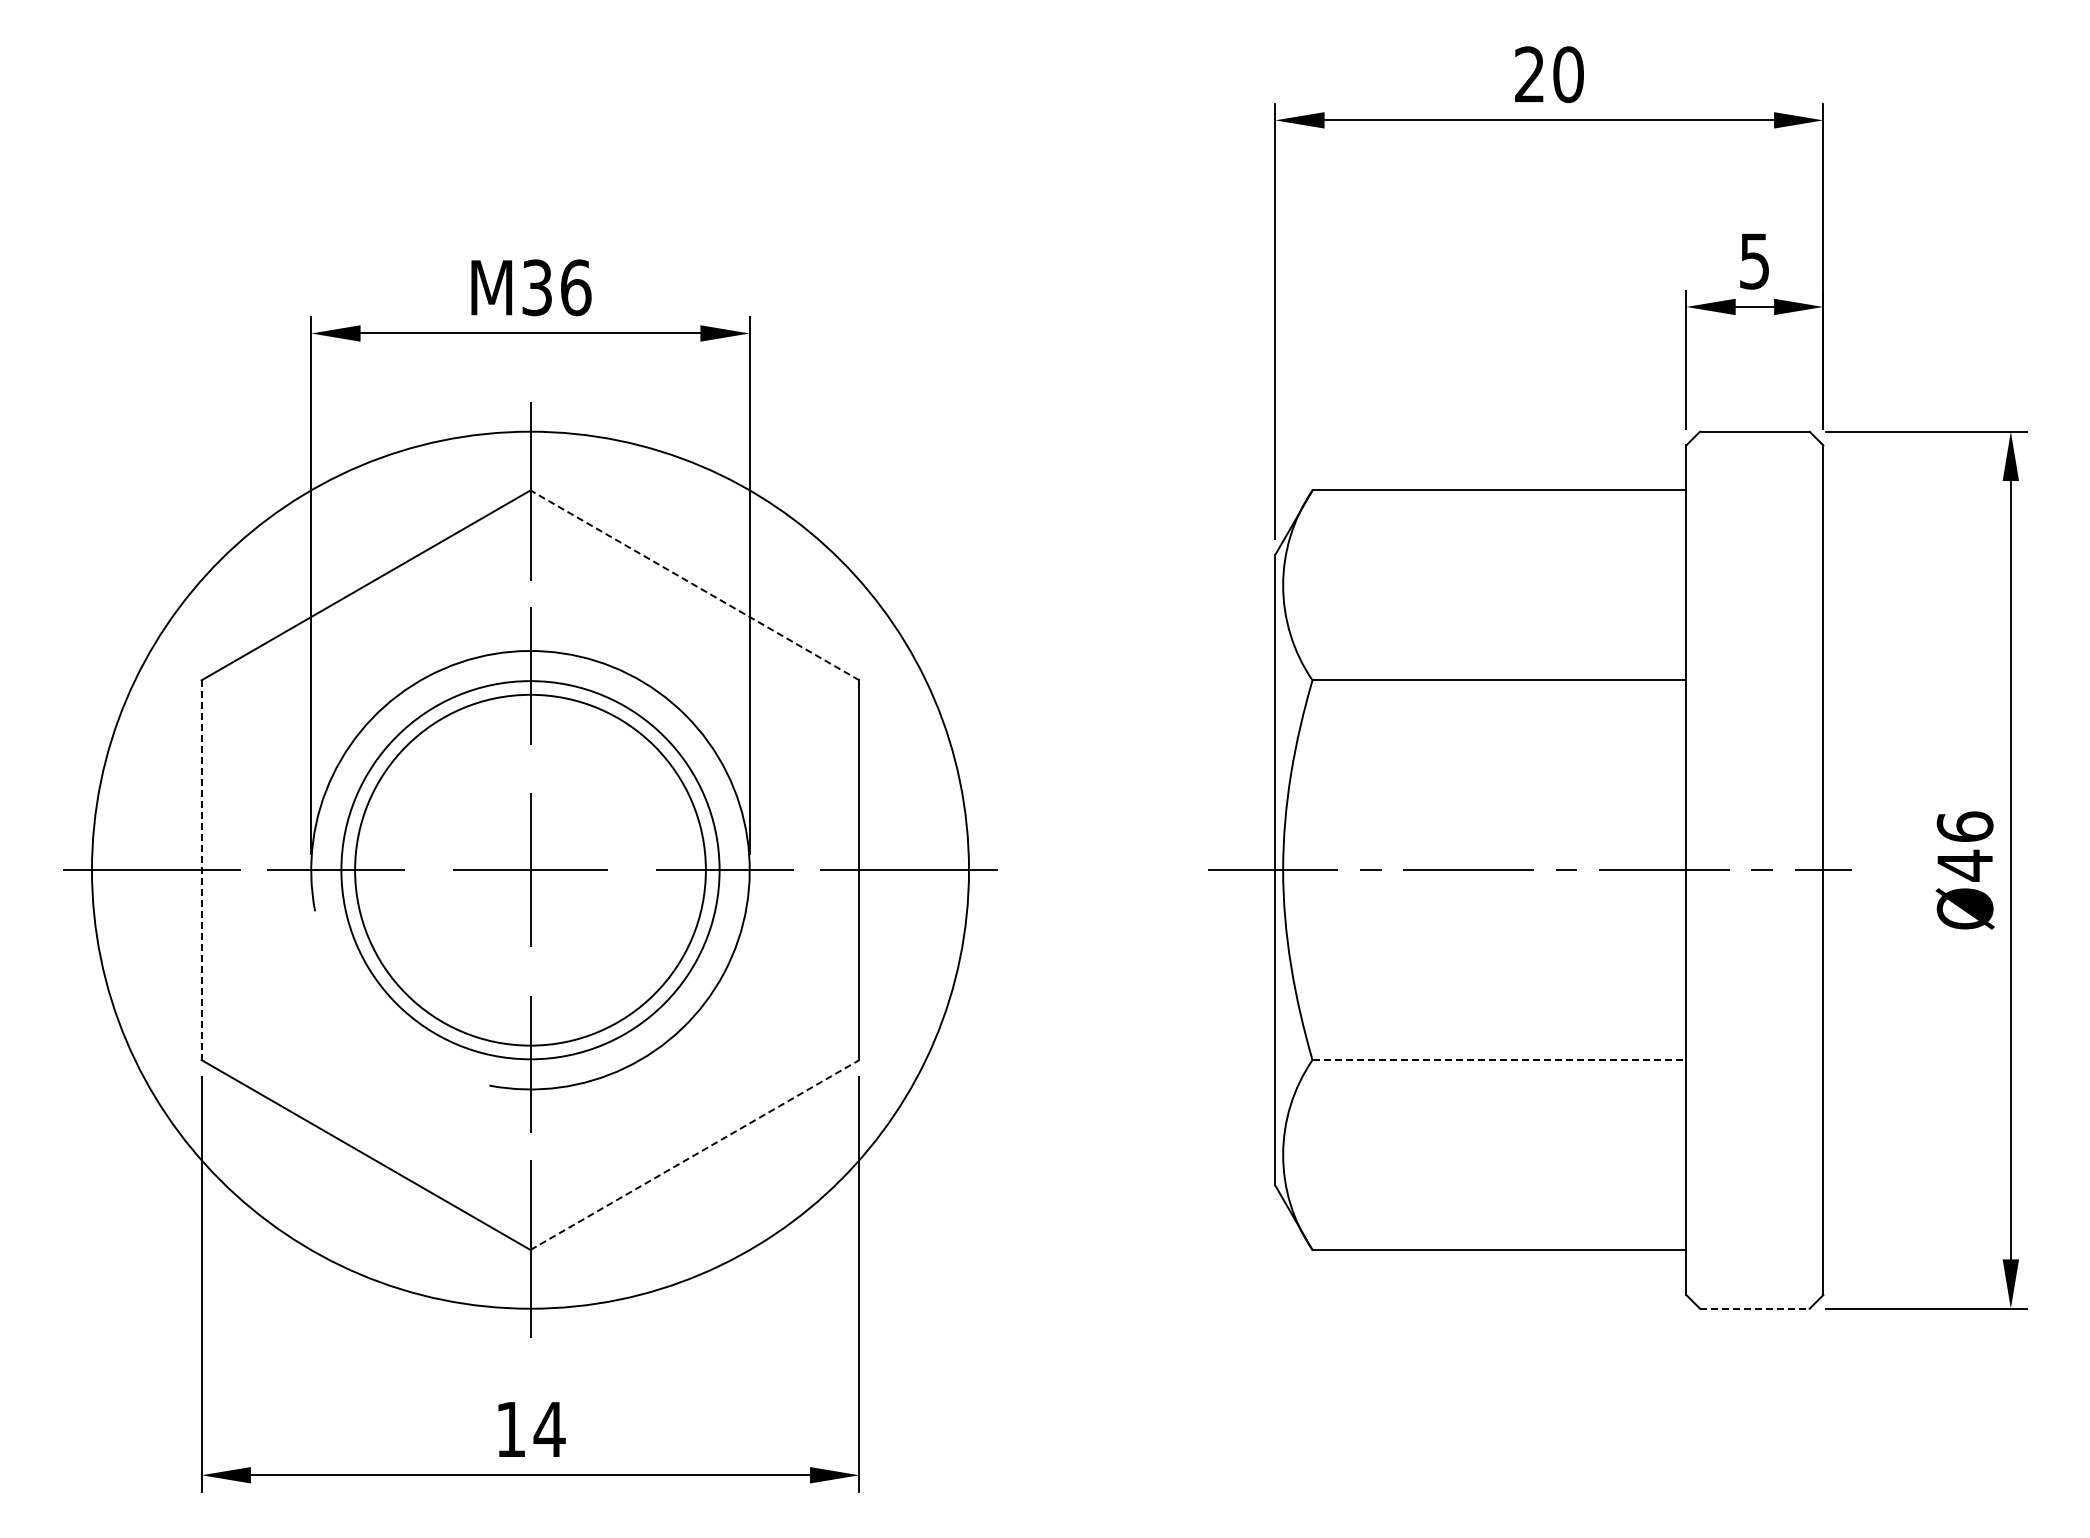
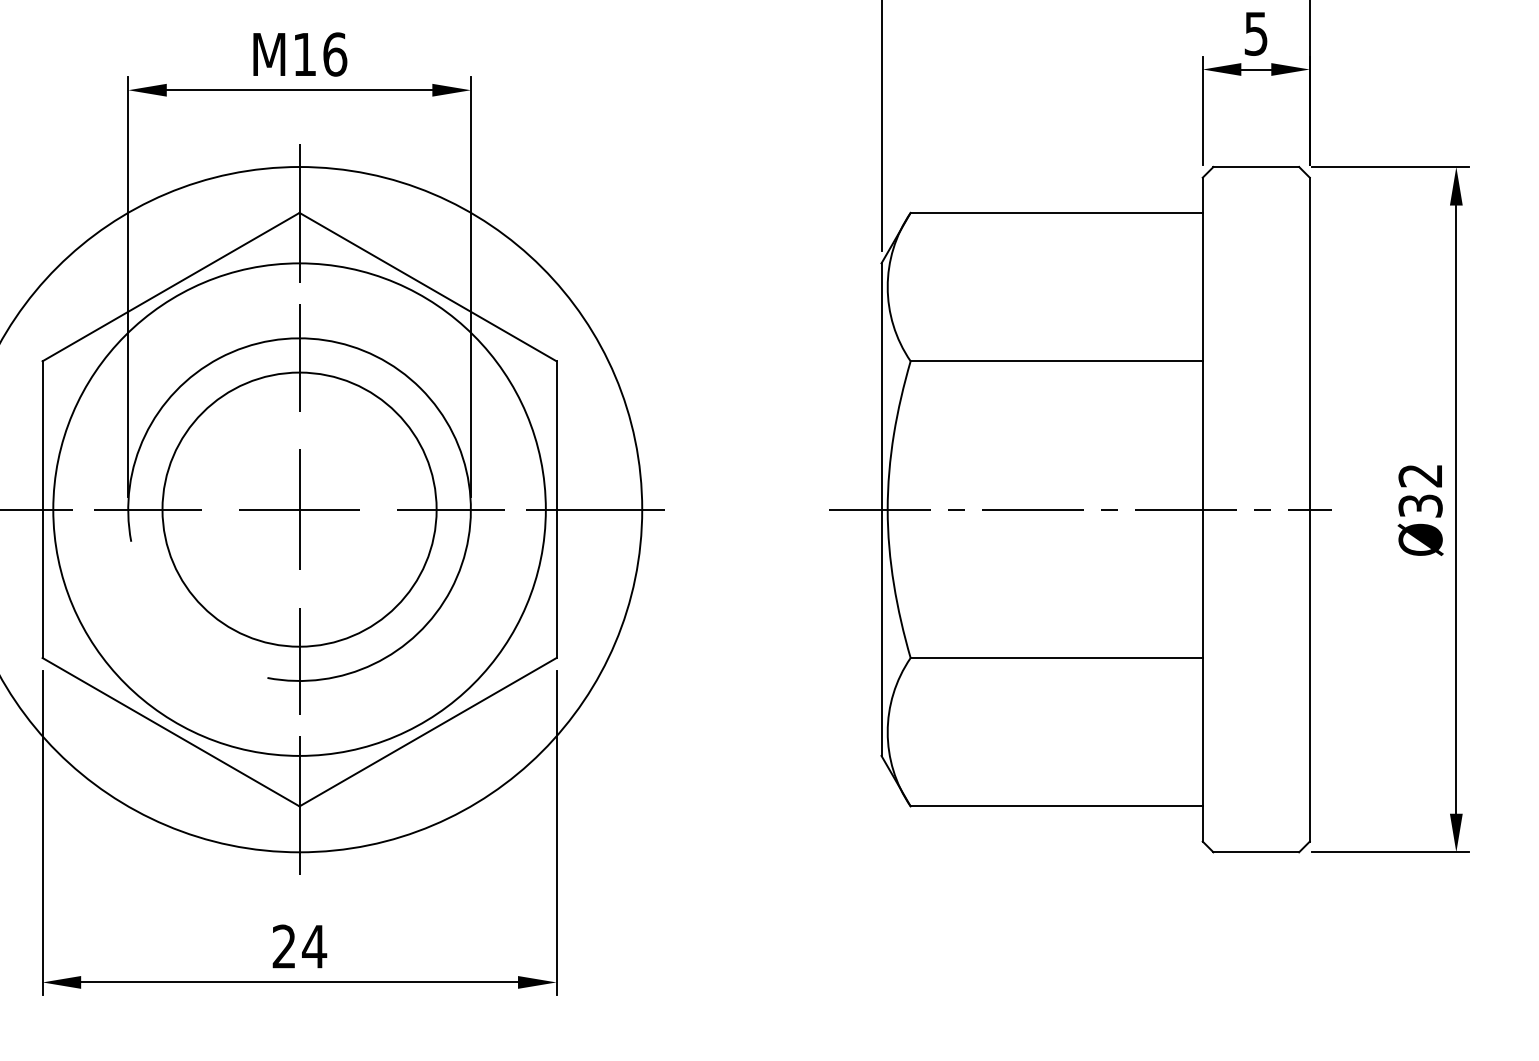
text: (536, 287) -> (304, 54), M36 -> M16
line: (694, 585) -> (427, 287), dashed -> solid
text: (1964, 846) -> (1420, 491), Ø46 -> Ø32
line: (201, 870) -> (42, 509), dashed -> solid
circle: (530, 870) -> (299, 509), size x1.67
line: (1499, 1060) -> (1056, 658), dashed -> solid
line: (694, 1155) -> (427, 732), dashed -> solid
line: (1754, 1308) -> (1256, 852), dashed -> solid
text: (510, 1428) -> (283, 945), 14 -> 24

